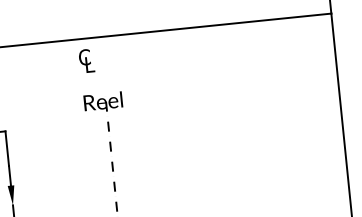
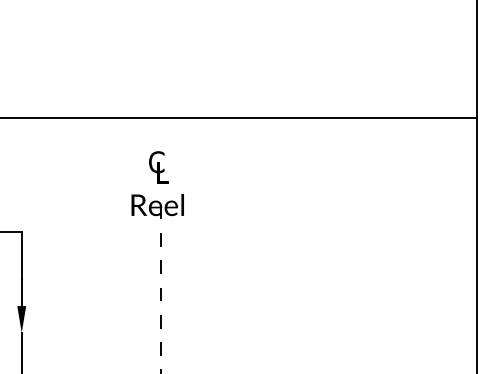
text: (86, 61) -> (158, 167), moved

